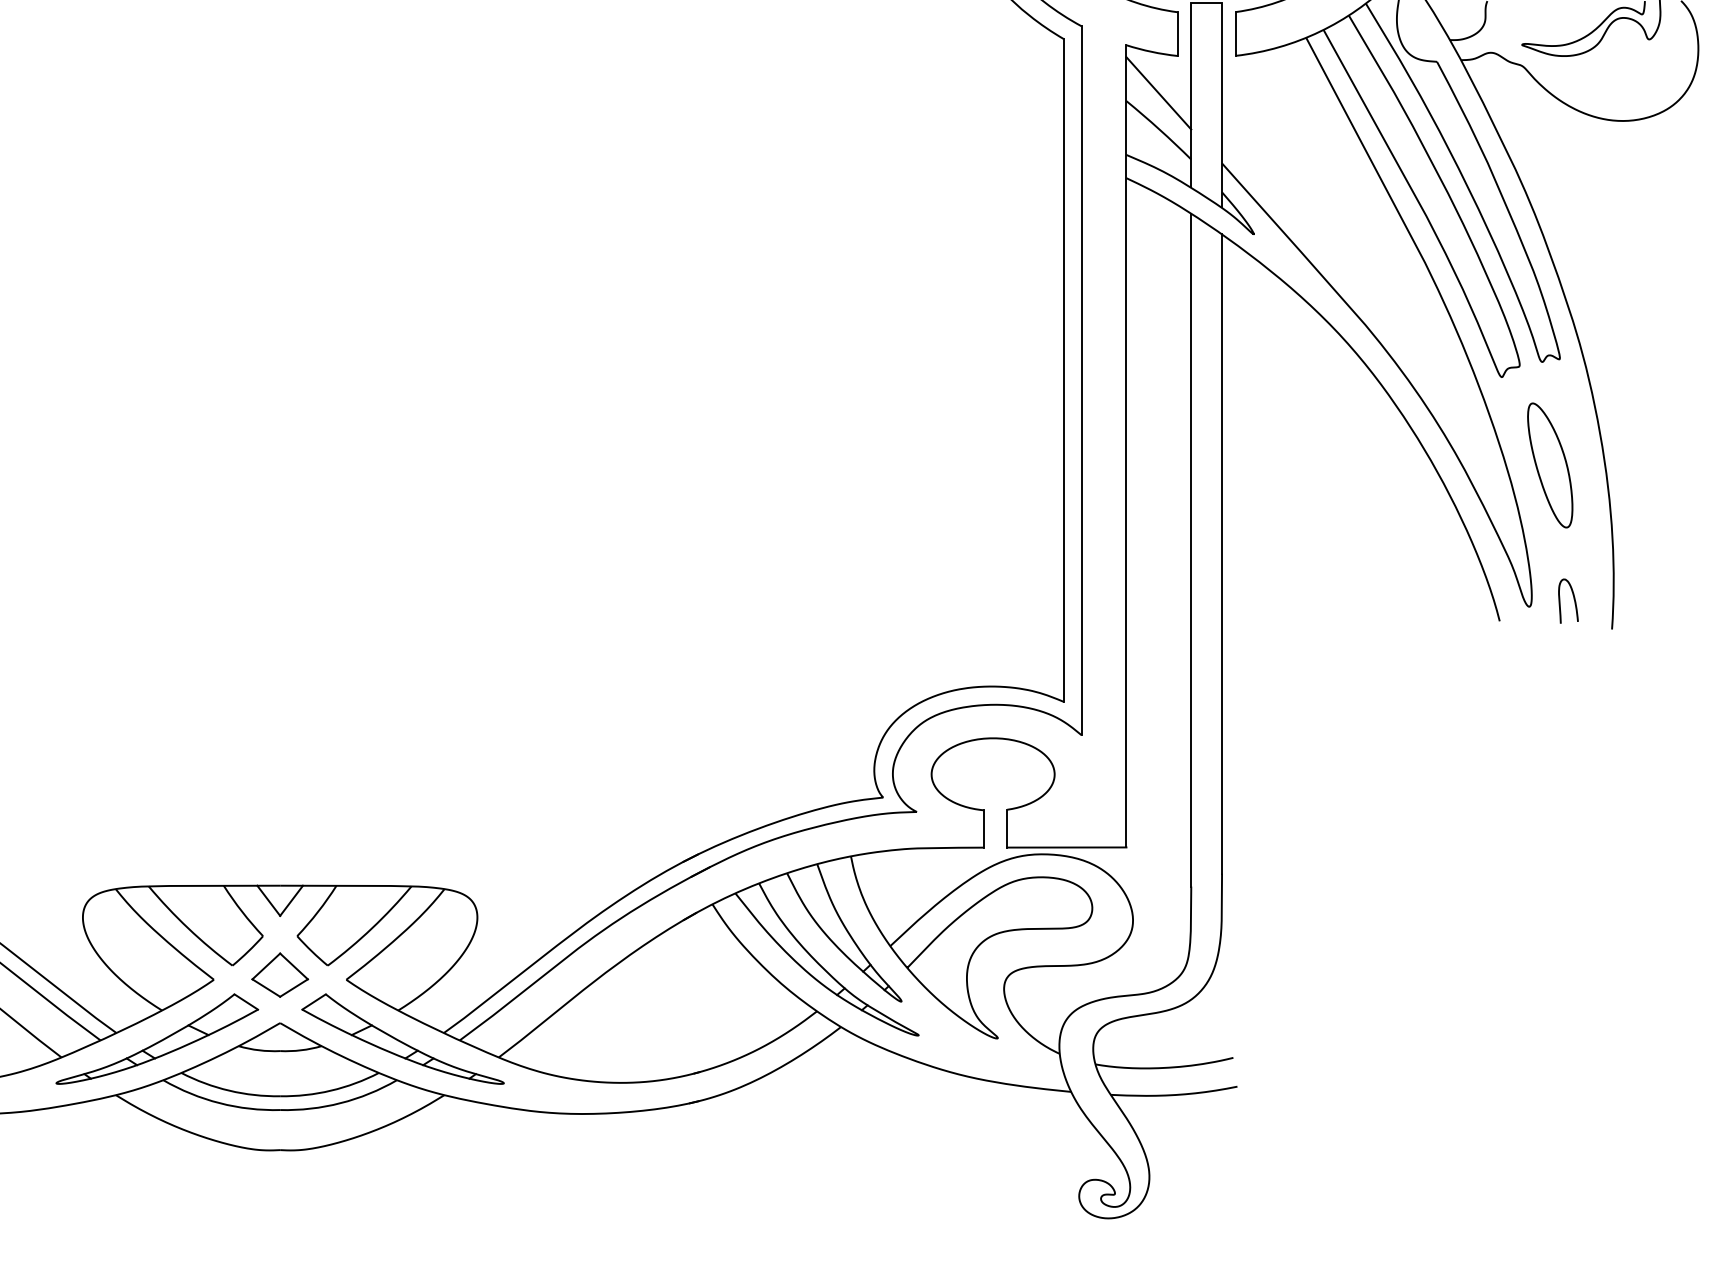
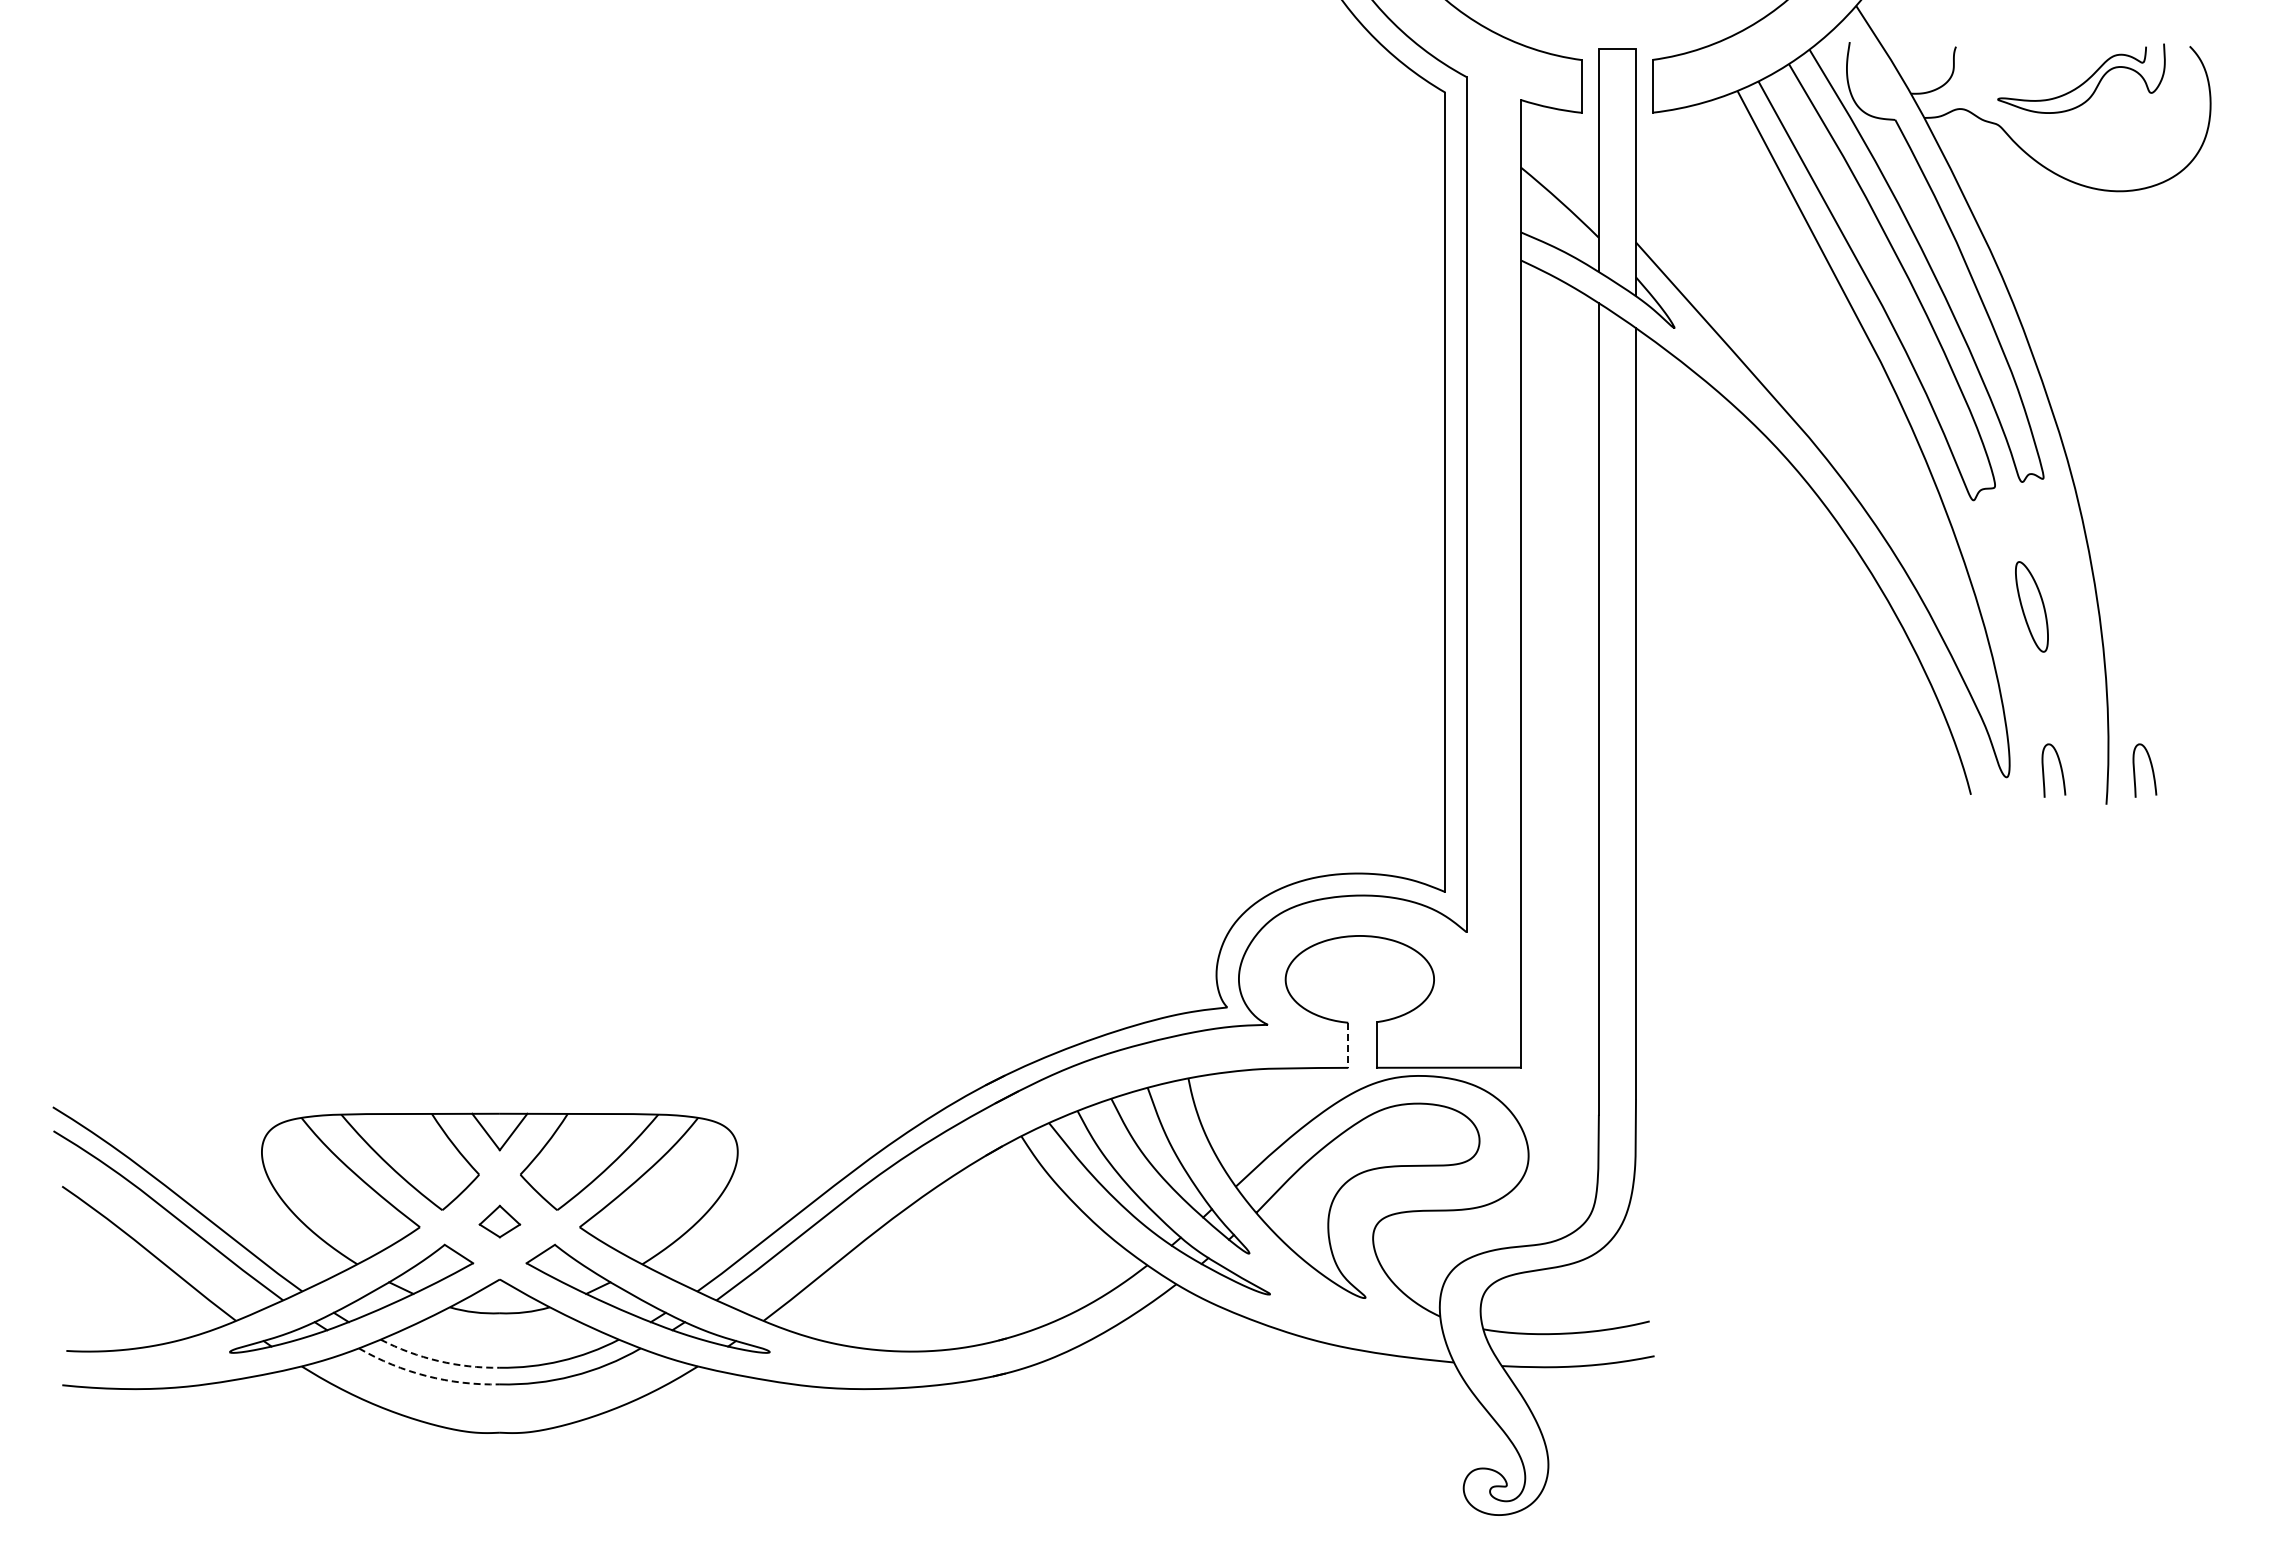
line: (1158, 92) -> (1559, 157), removed
part: (1549, 465) -> (2031, 606), size x0.6
curve: (1649, 600) -> (2151, 769), added
line: (983, 829) -> (1348, 1045), solid -> dashed
part: (279, 975) -> (499, 1221), size x0.6
arc: (229, 1091) -> (438, 1361), solid -> dashed
arc: (219, 1103) -> (426, 1376), solid -> dashed

